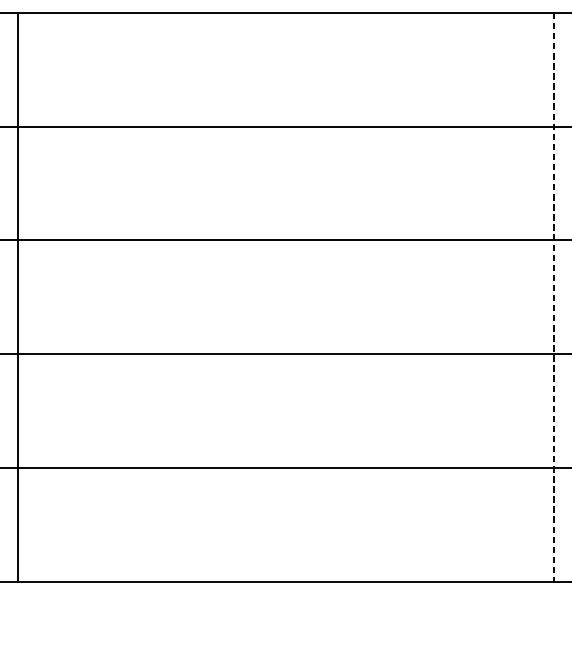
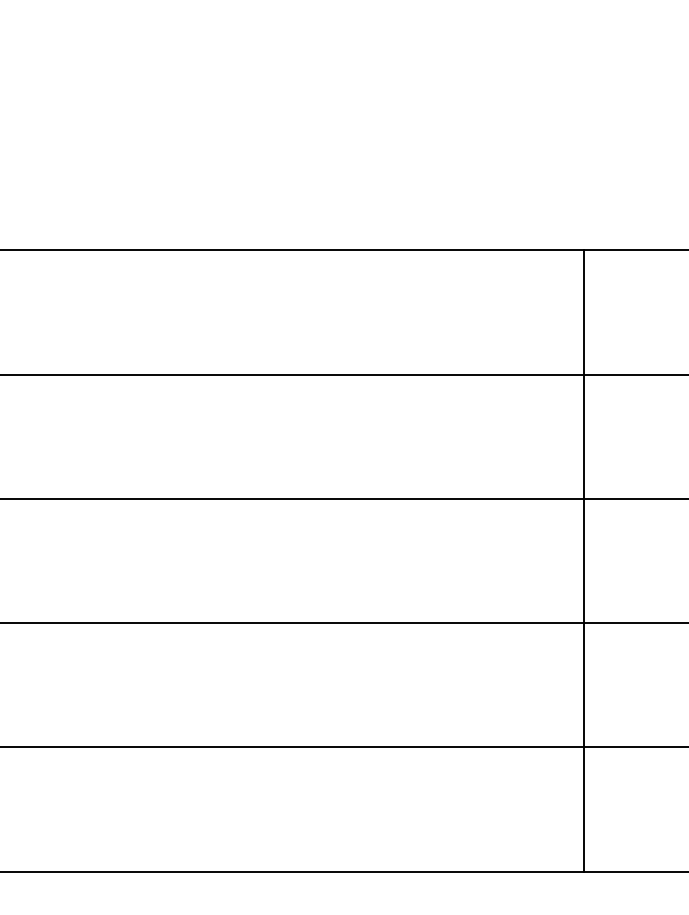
line: (553, 296) -> (583, 560), dashed -> solid

